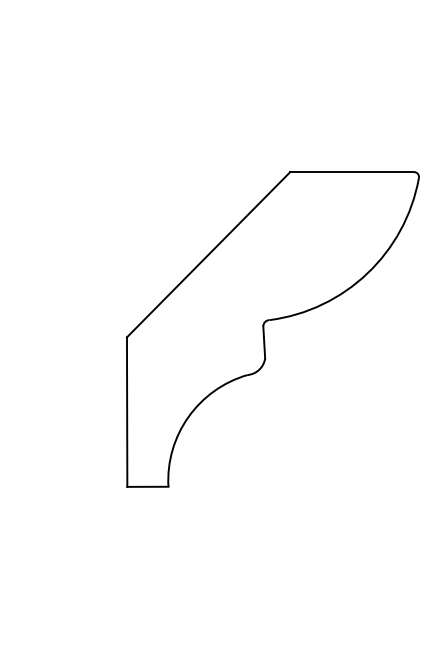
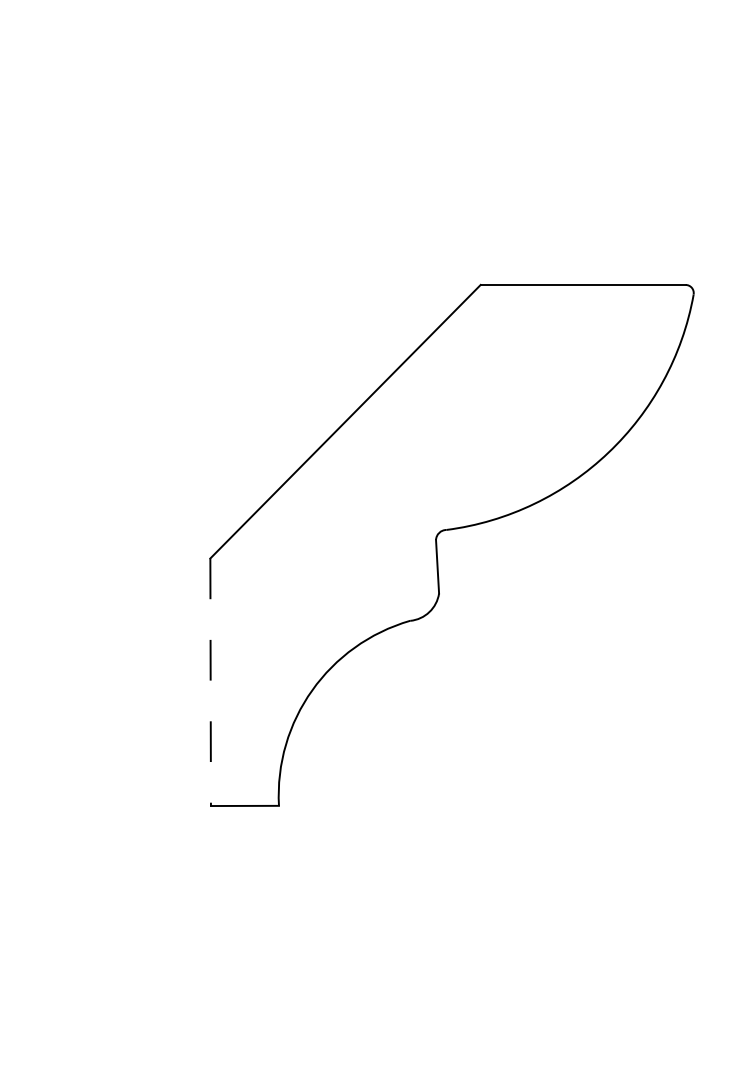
line: (127, 412) -> (211, 682), solid -> dashed

